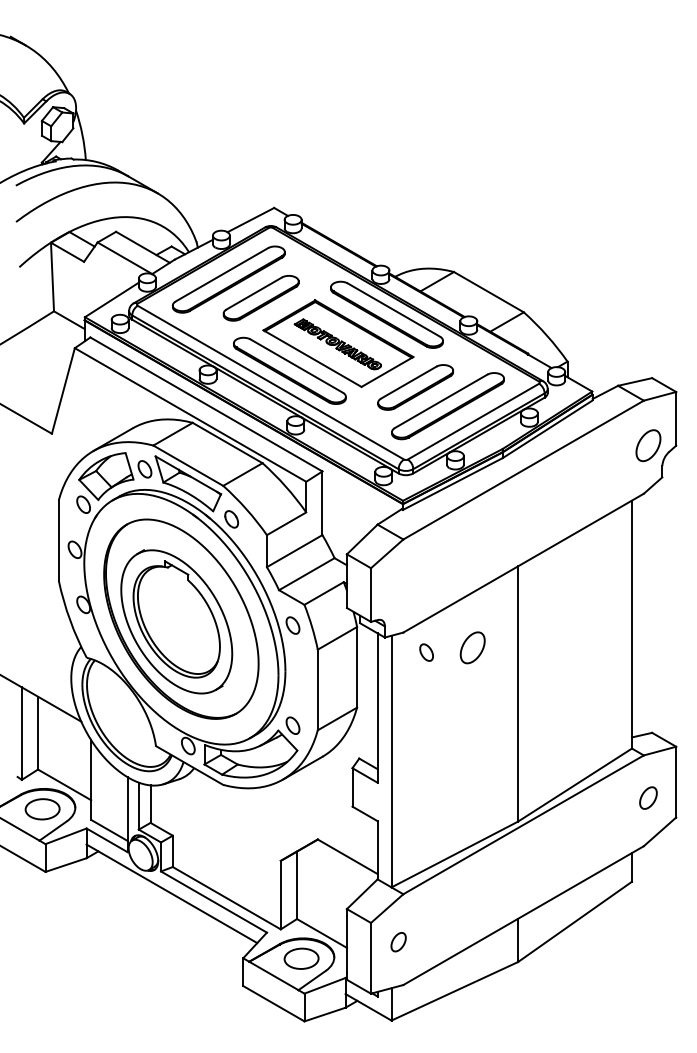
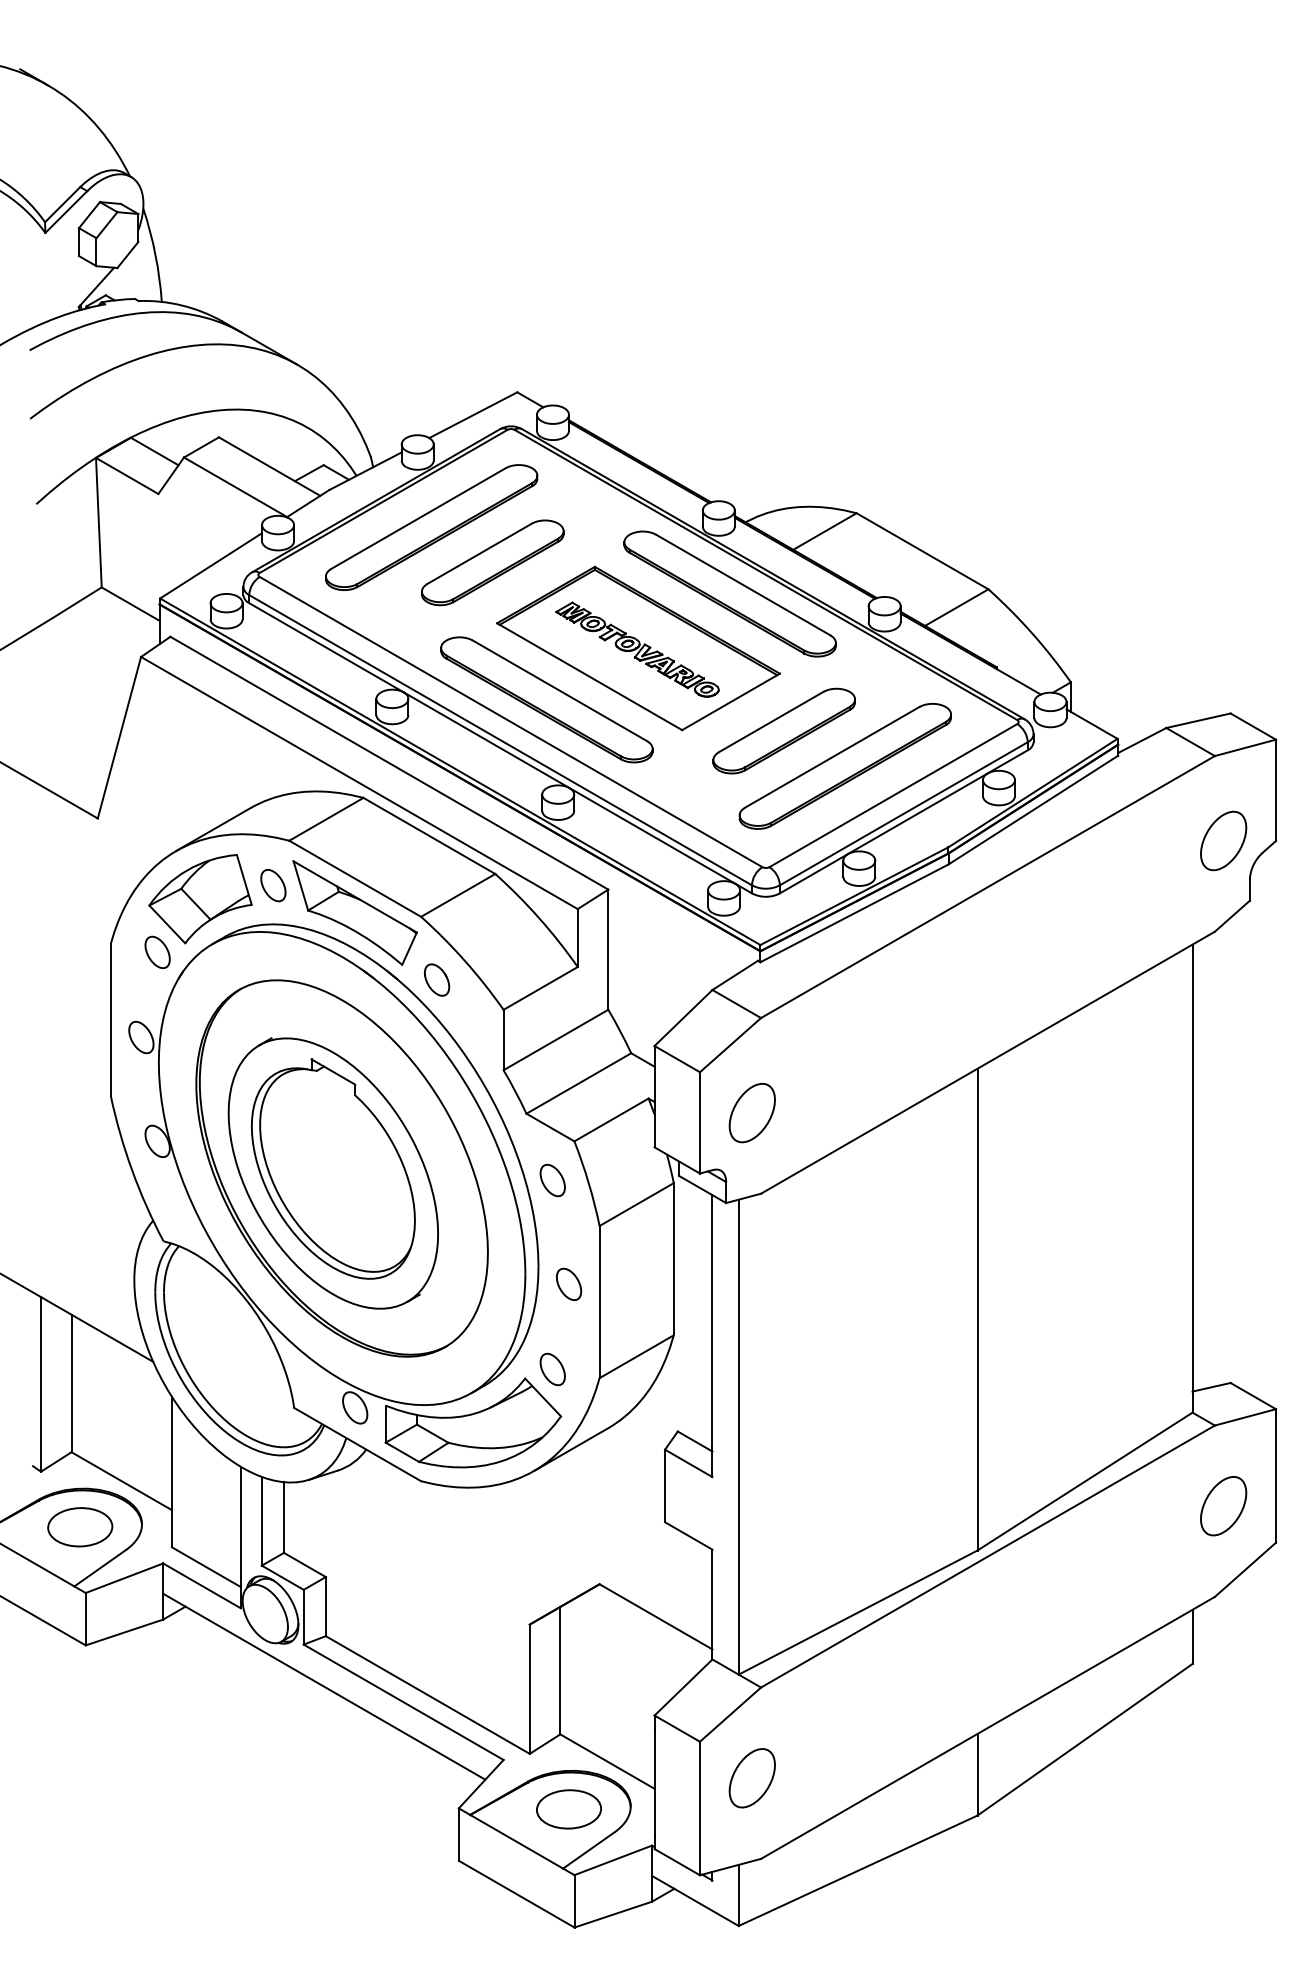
part: (472, 647) -> (751, 1112), moved
part: (426, 652) -> (568, 1284), moved
part: (648, 797) -> (1223, 1504), size x1.43
part: (398, 941) -> (751, 1776), size x1.67

